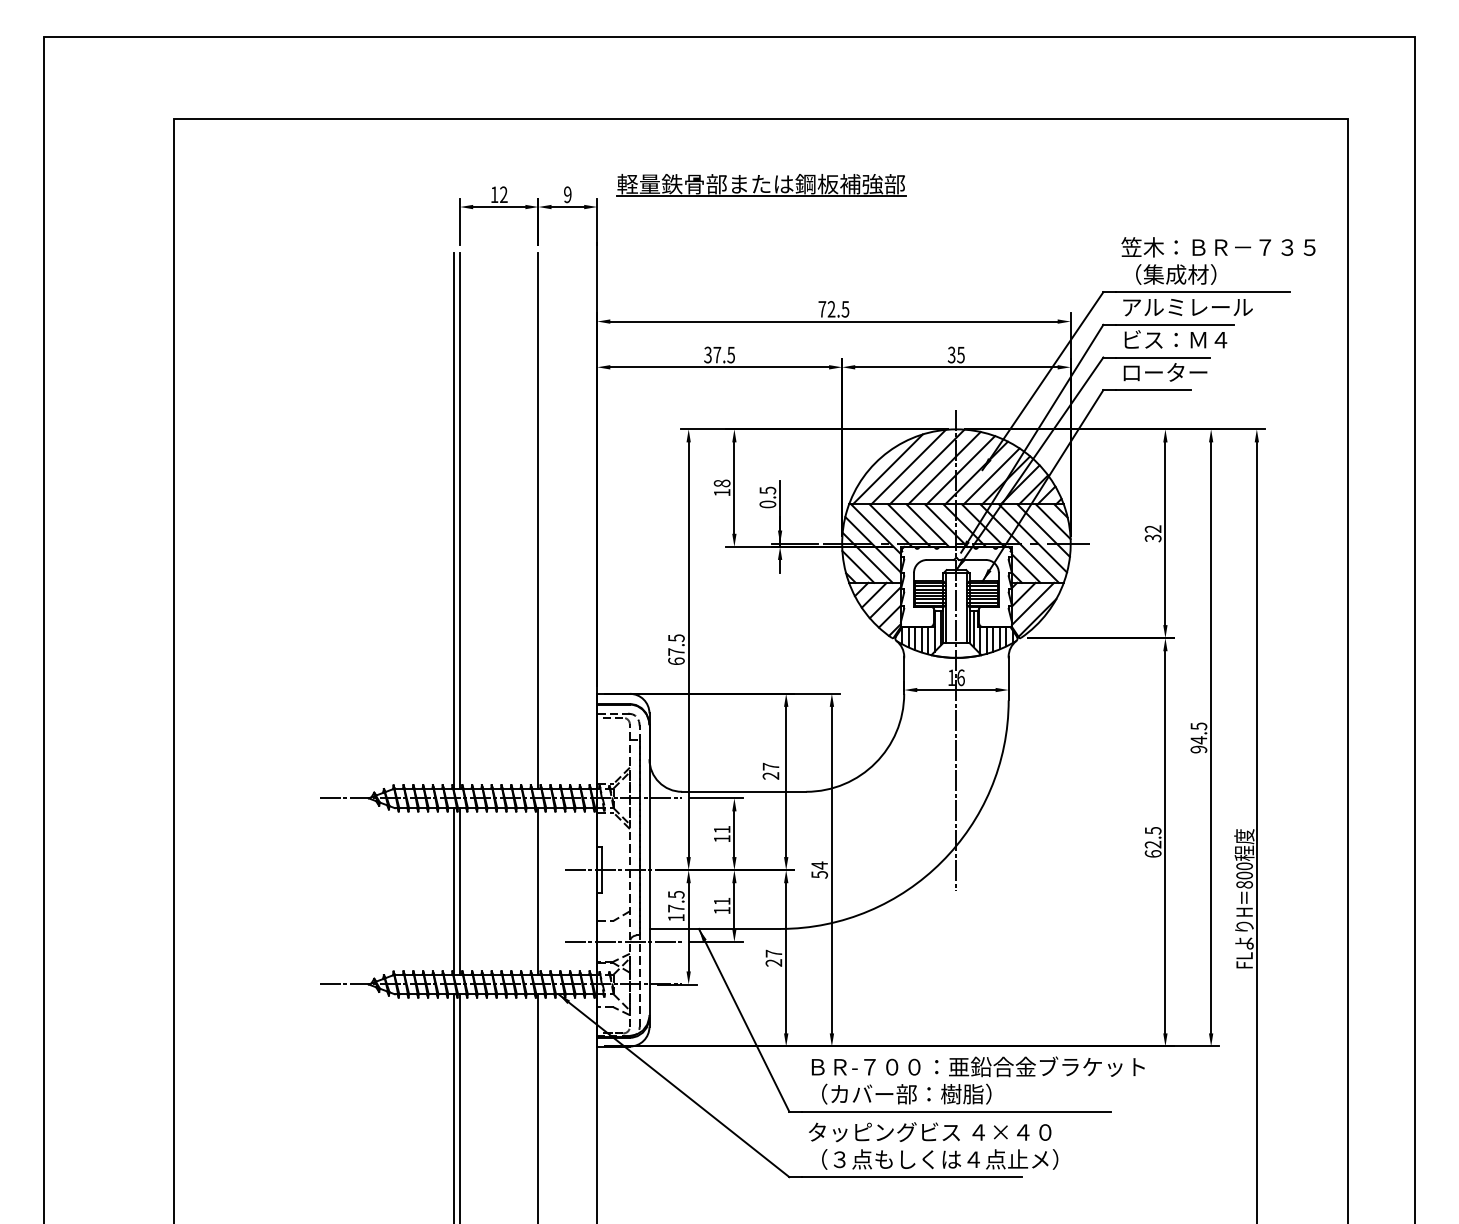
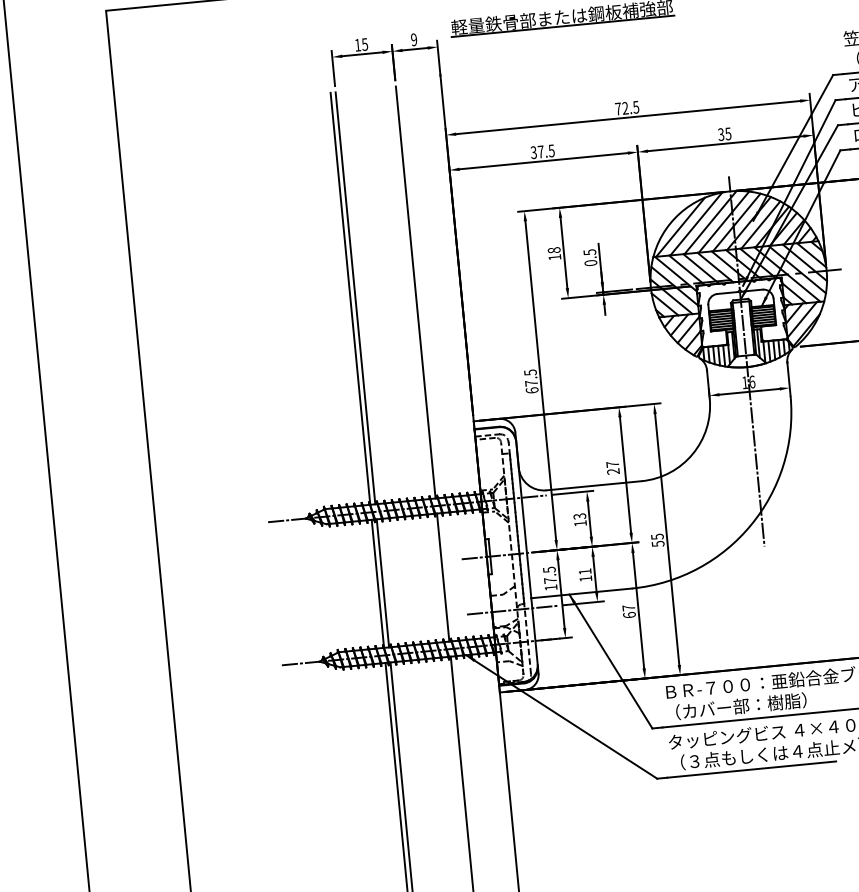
text: (503, 194) -> (364, 44), 12 -> 15
text: (721, 829) -> (579, 516), 11 -> 13
text: (819, 865) -> (657, 536), 54 -> 55
text: (773, 962) -> (629, 614), 27 -> 67

